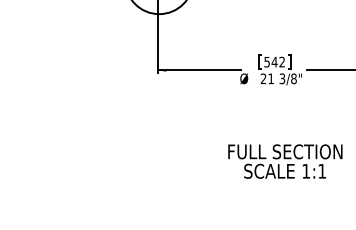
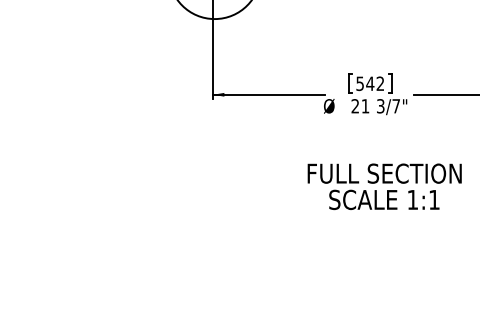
text: (293, 78) -> (395, 105), 3/8" -> 3/7"
text: (285, 161) -> (384, 186), moved

